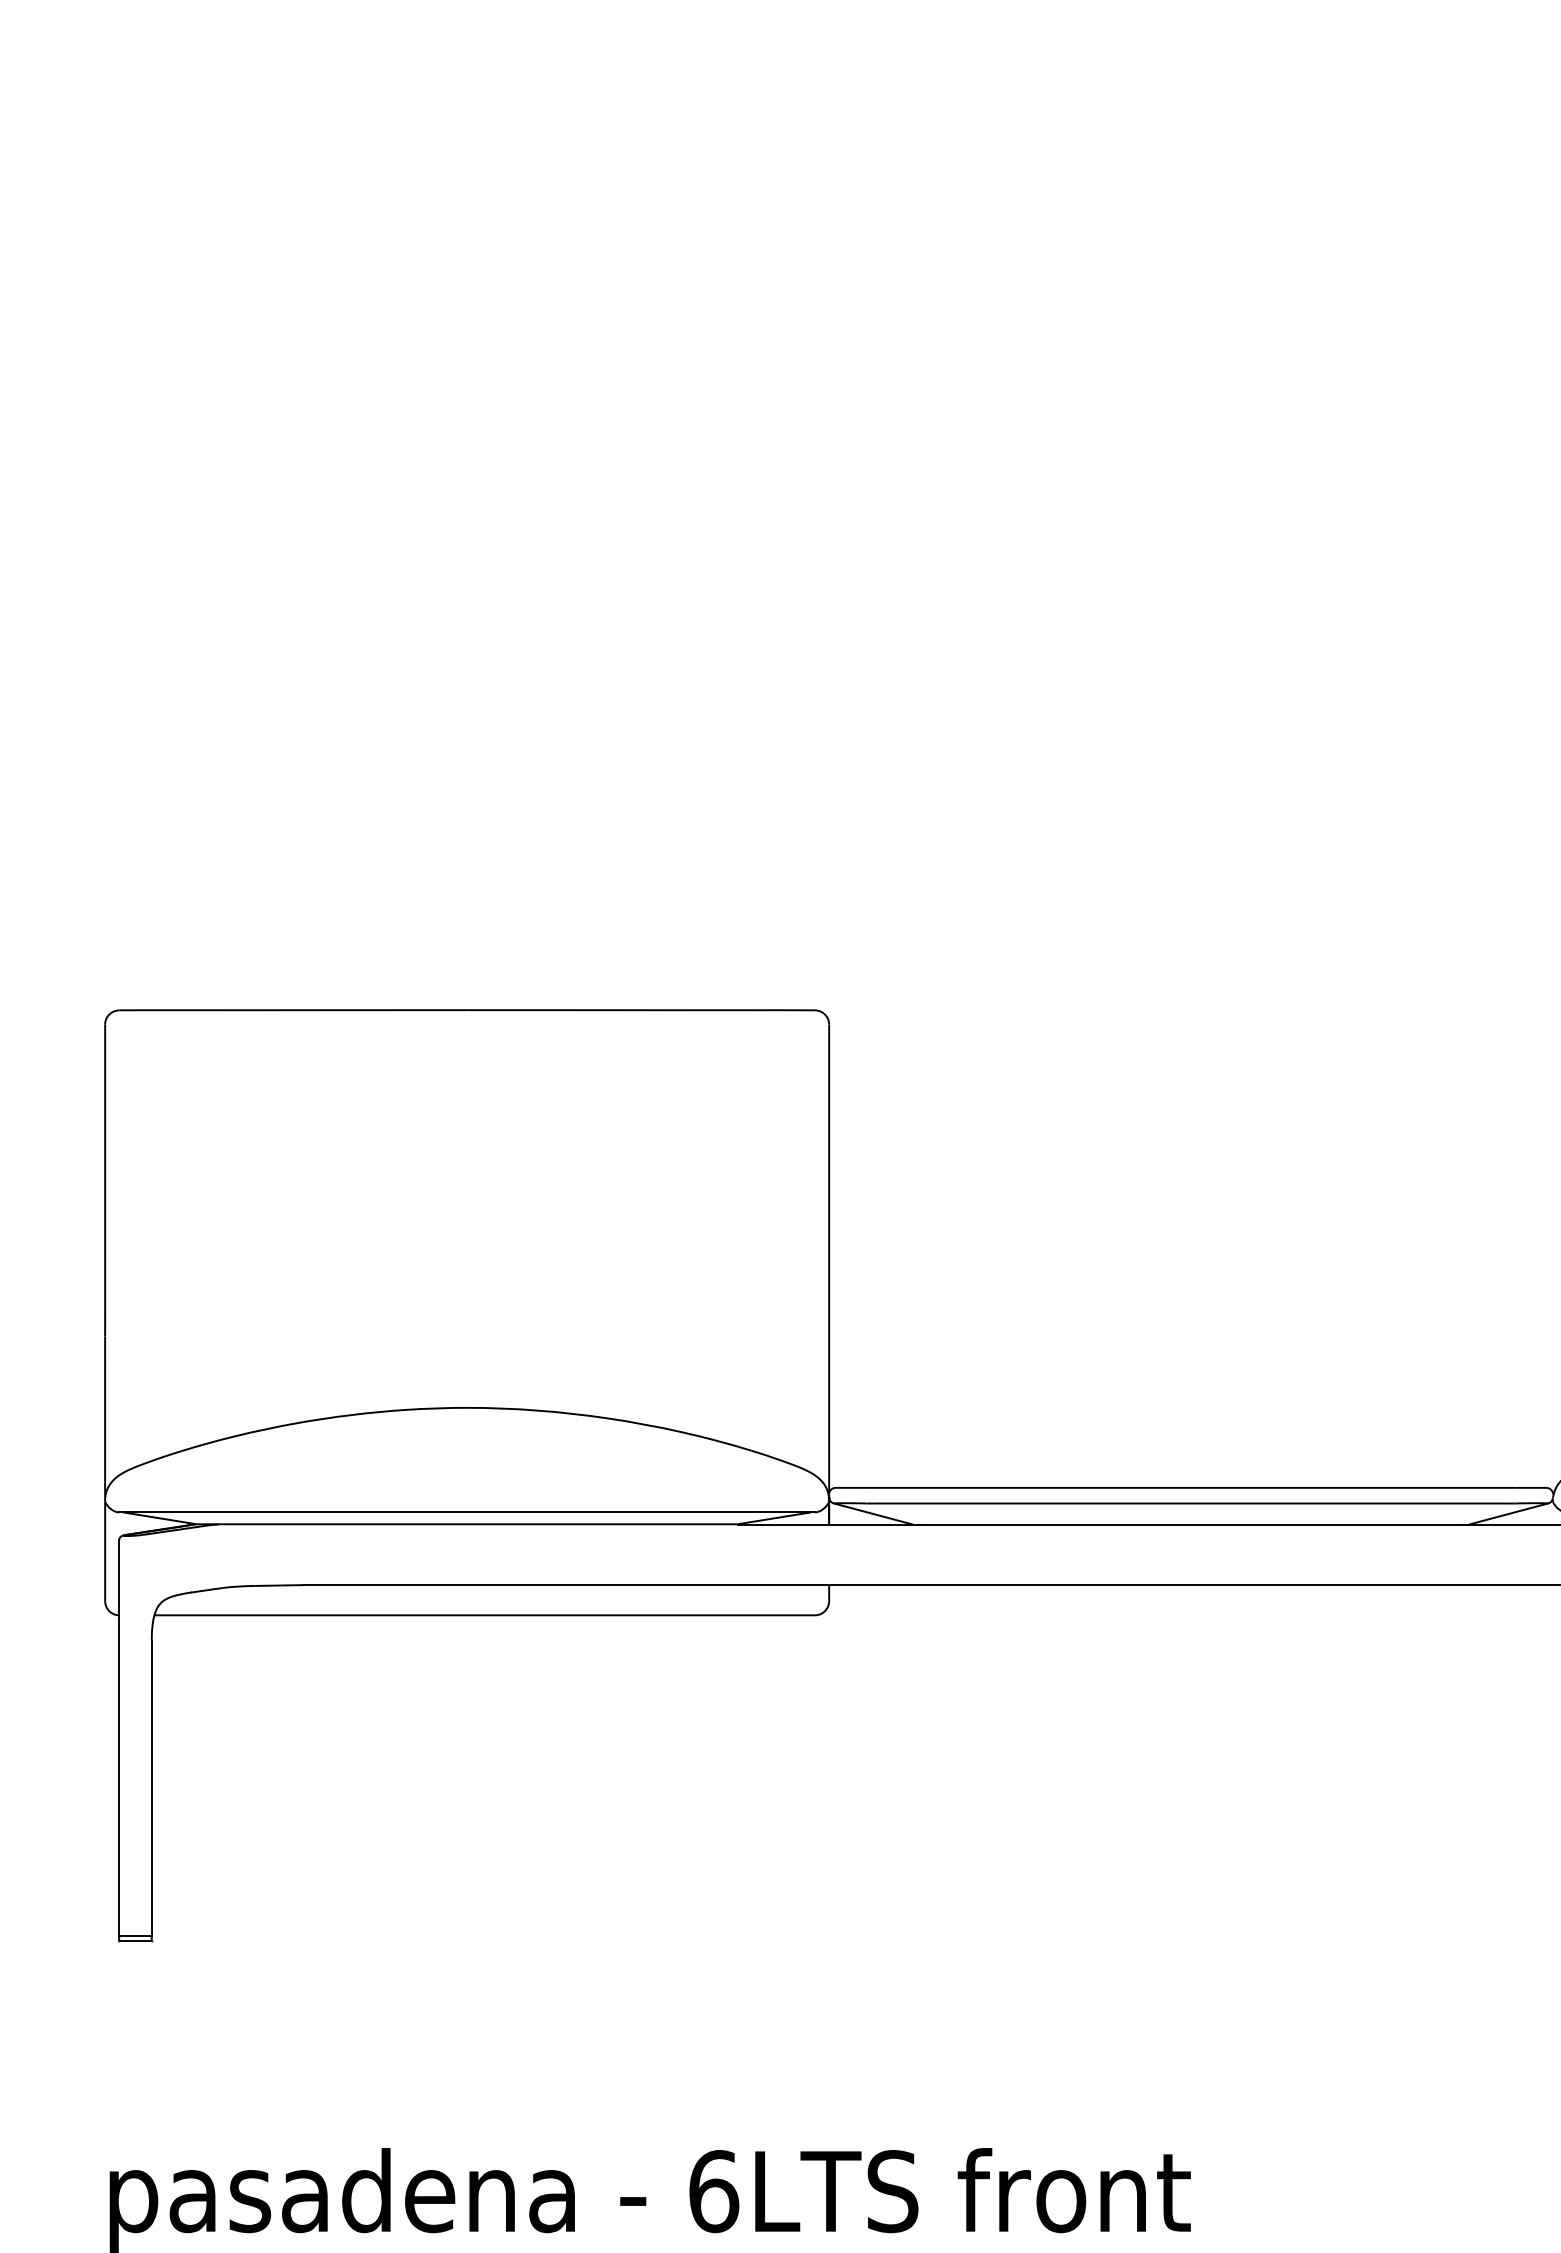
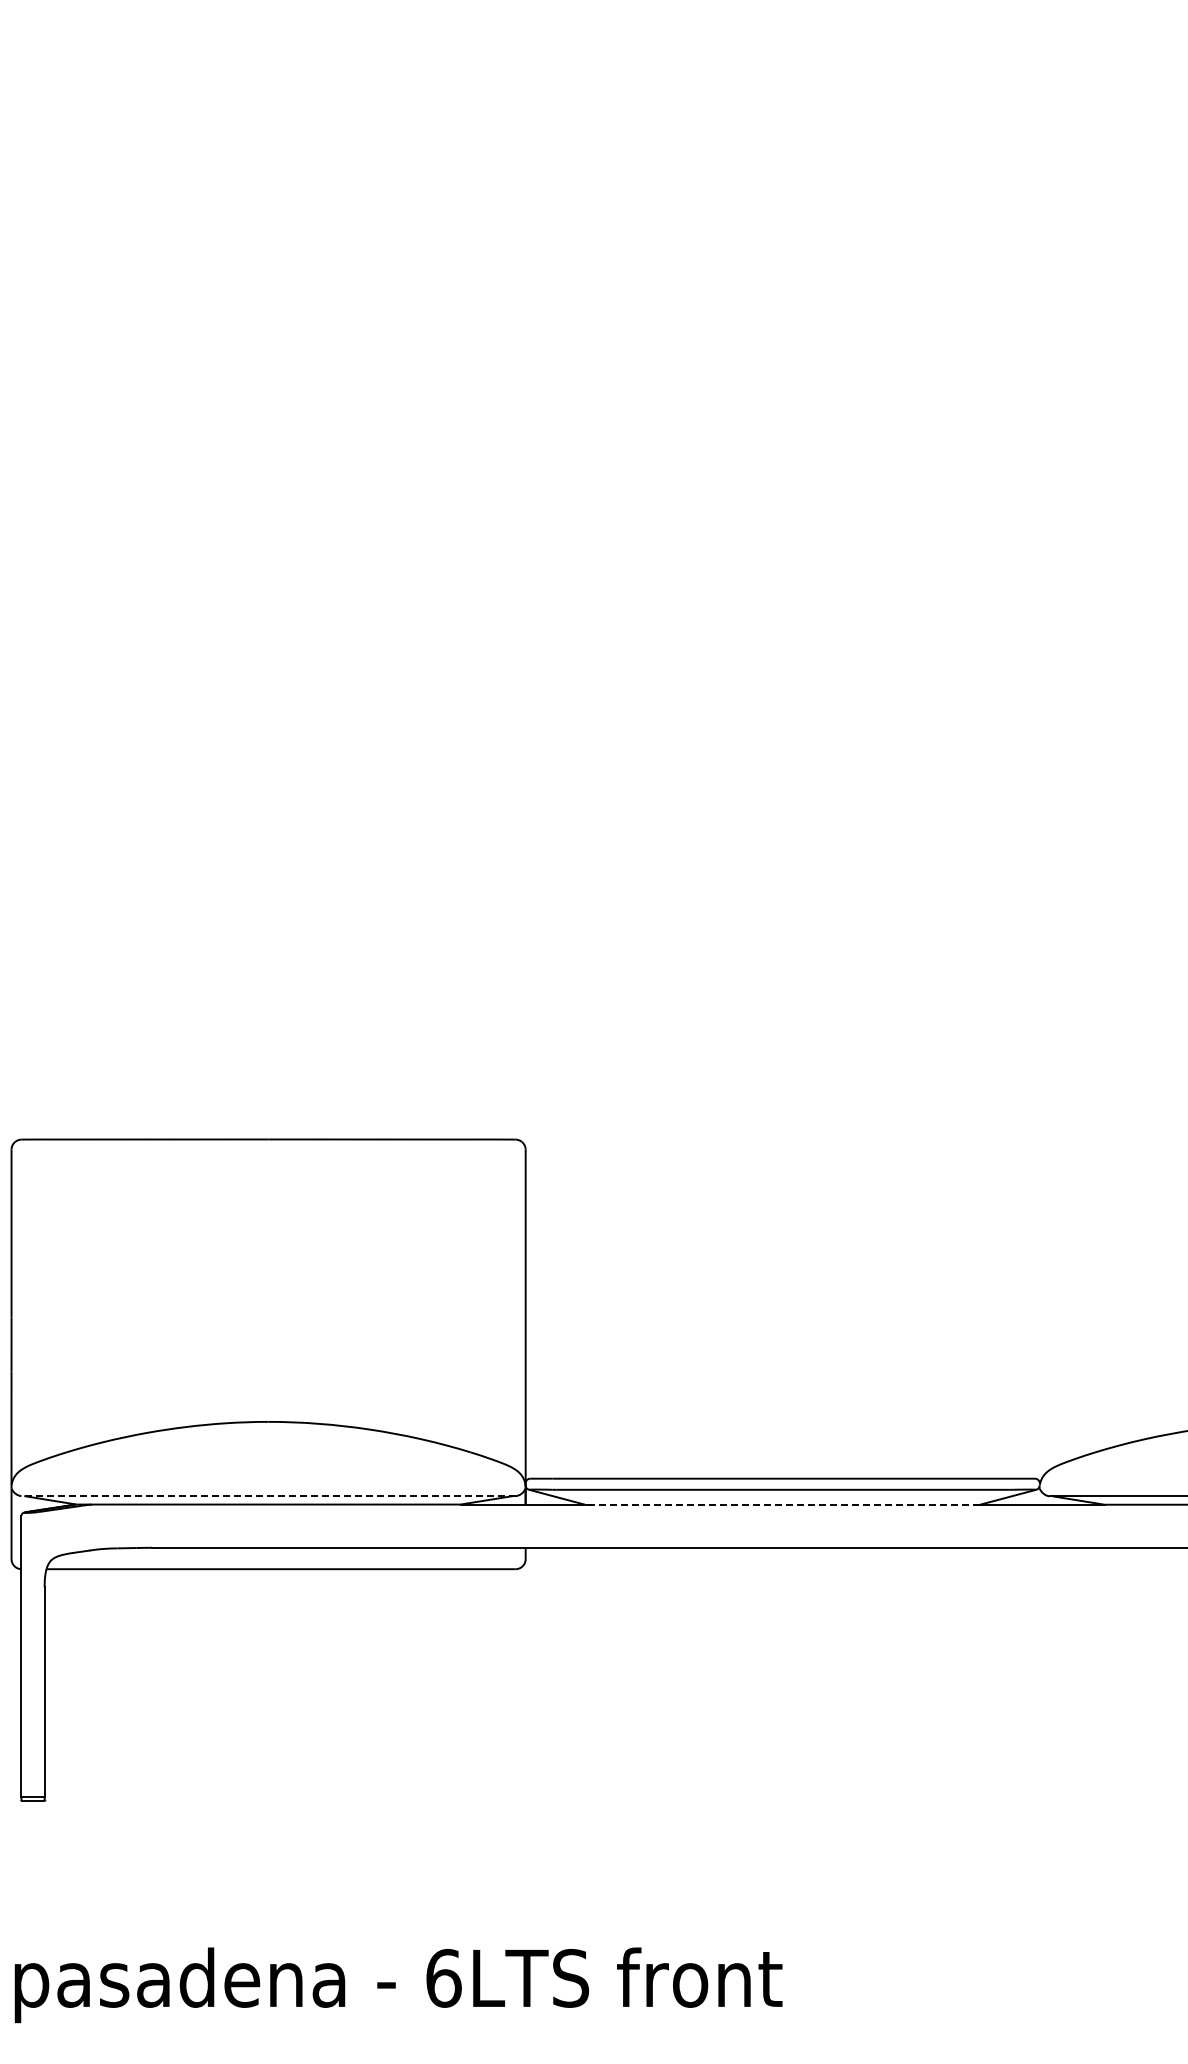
line: (467, 1512) -> (268, 1496), solid -> dashed
line: (1190, 1524) -> (782, 1504), solid -> dashed

